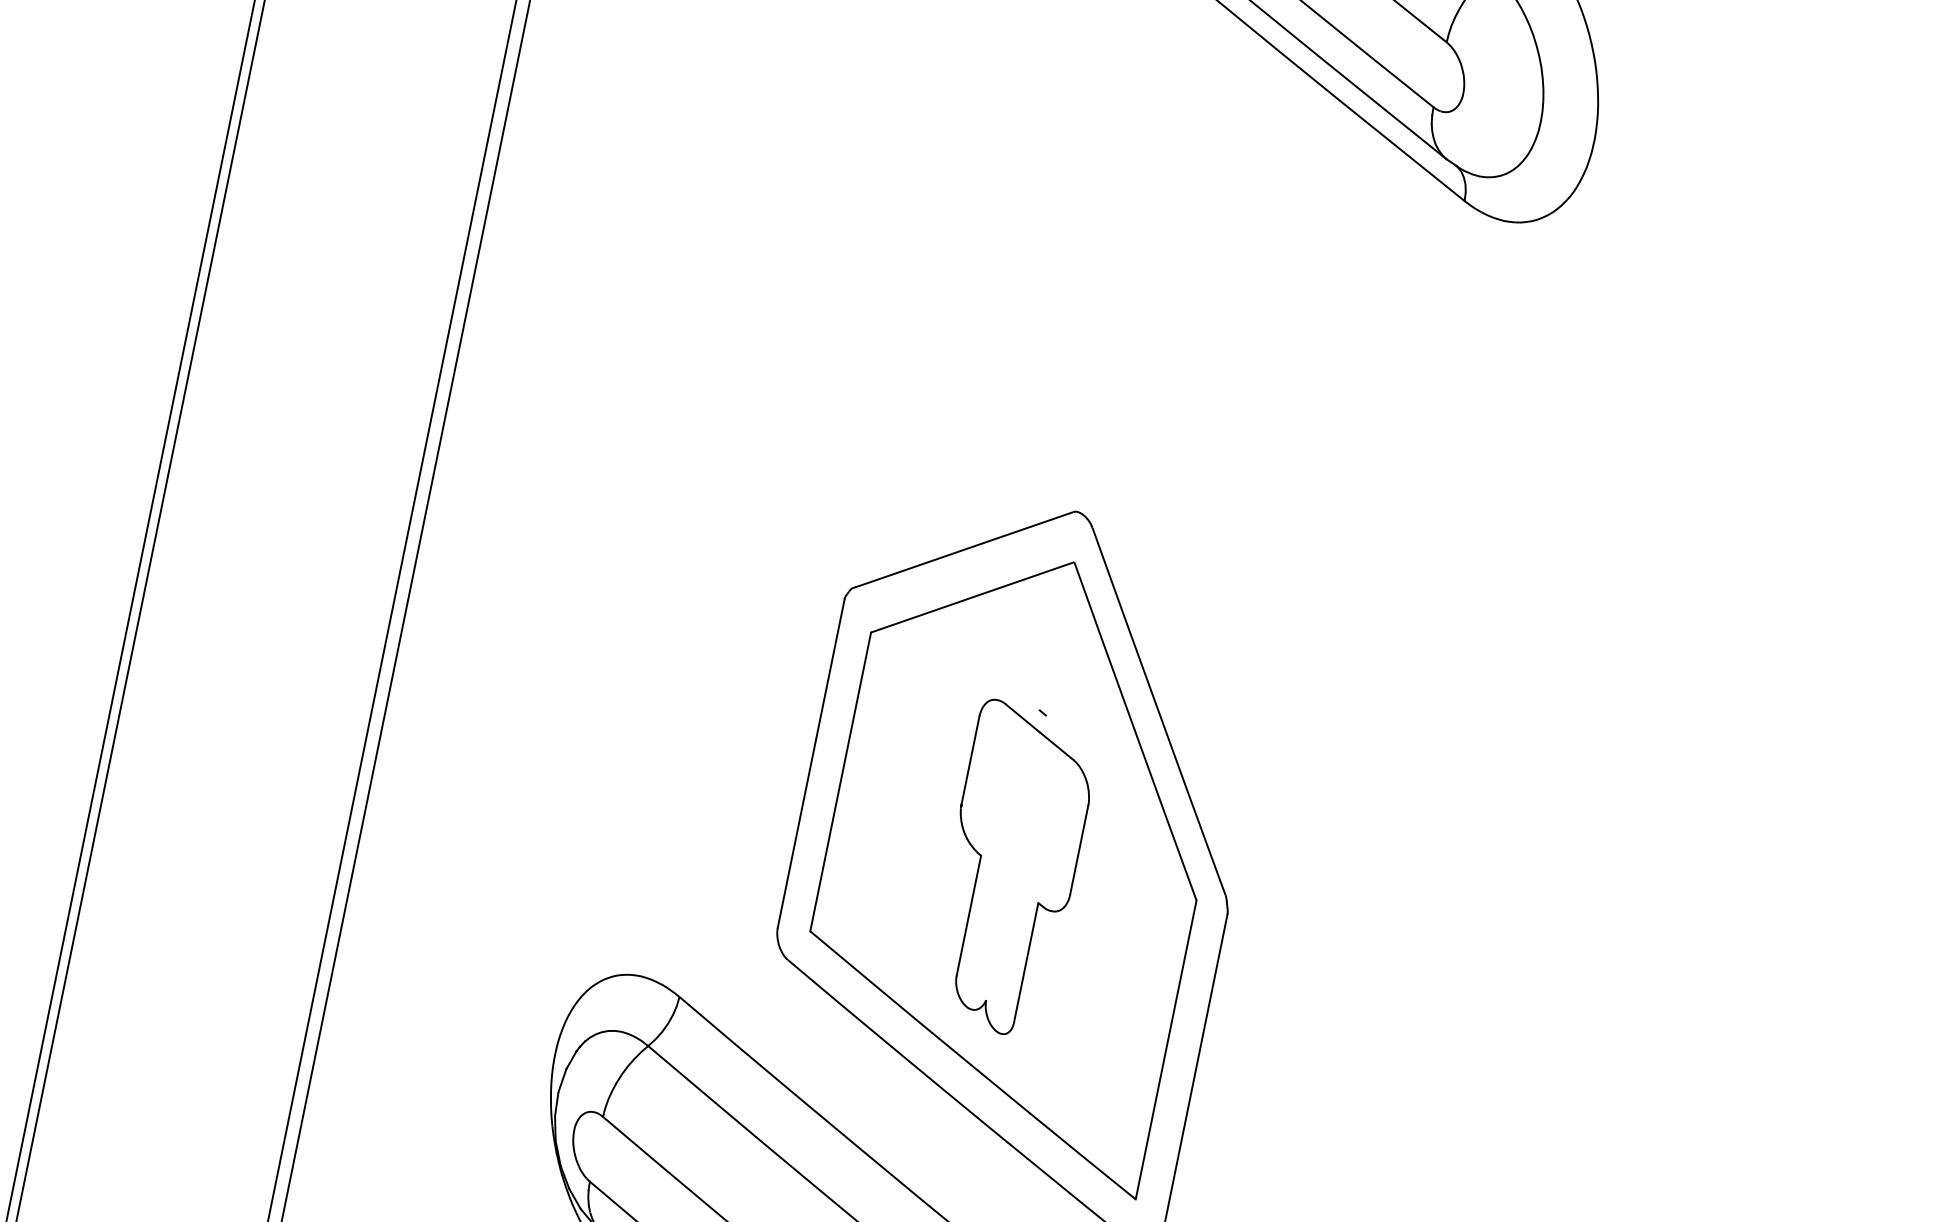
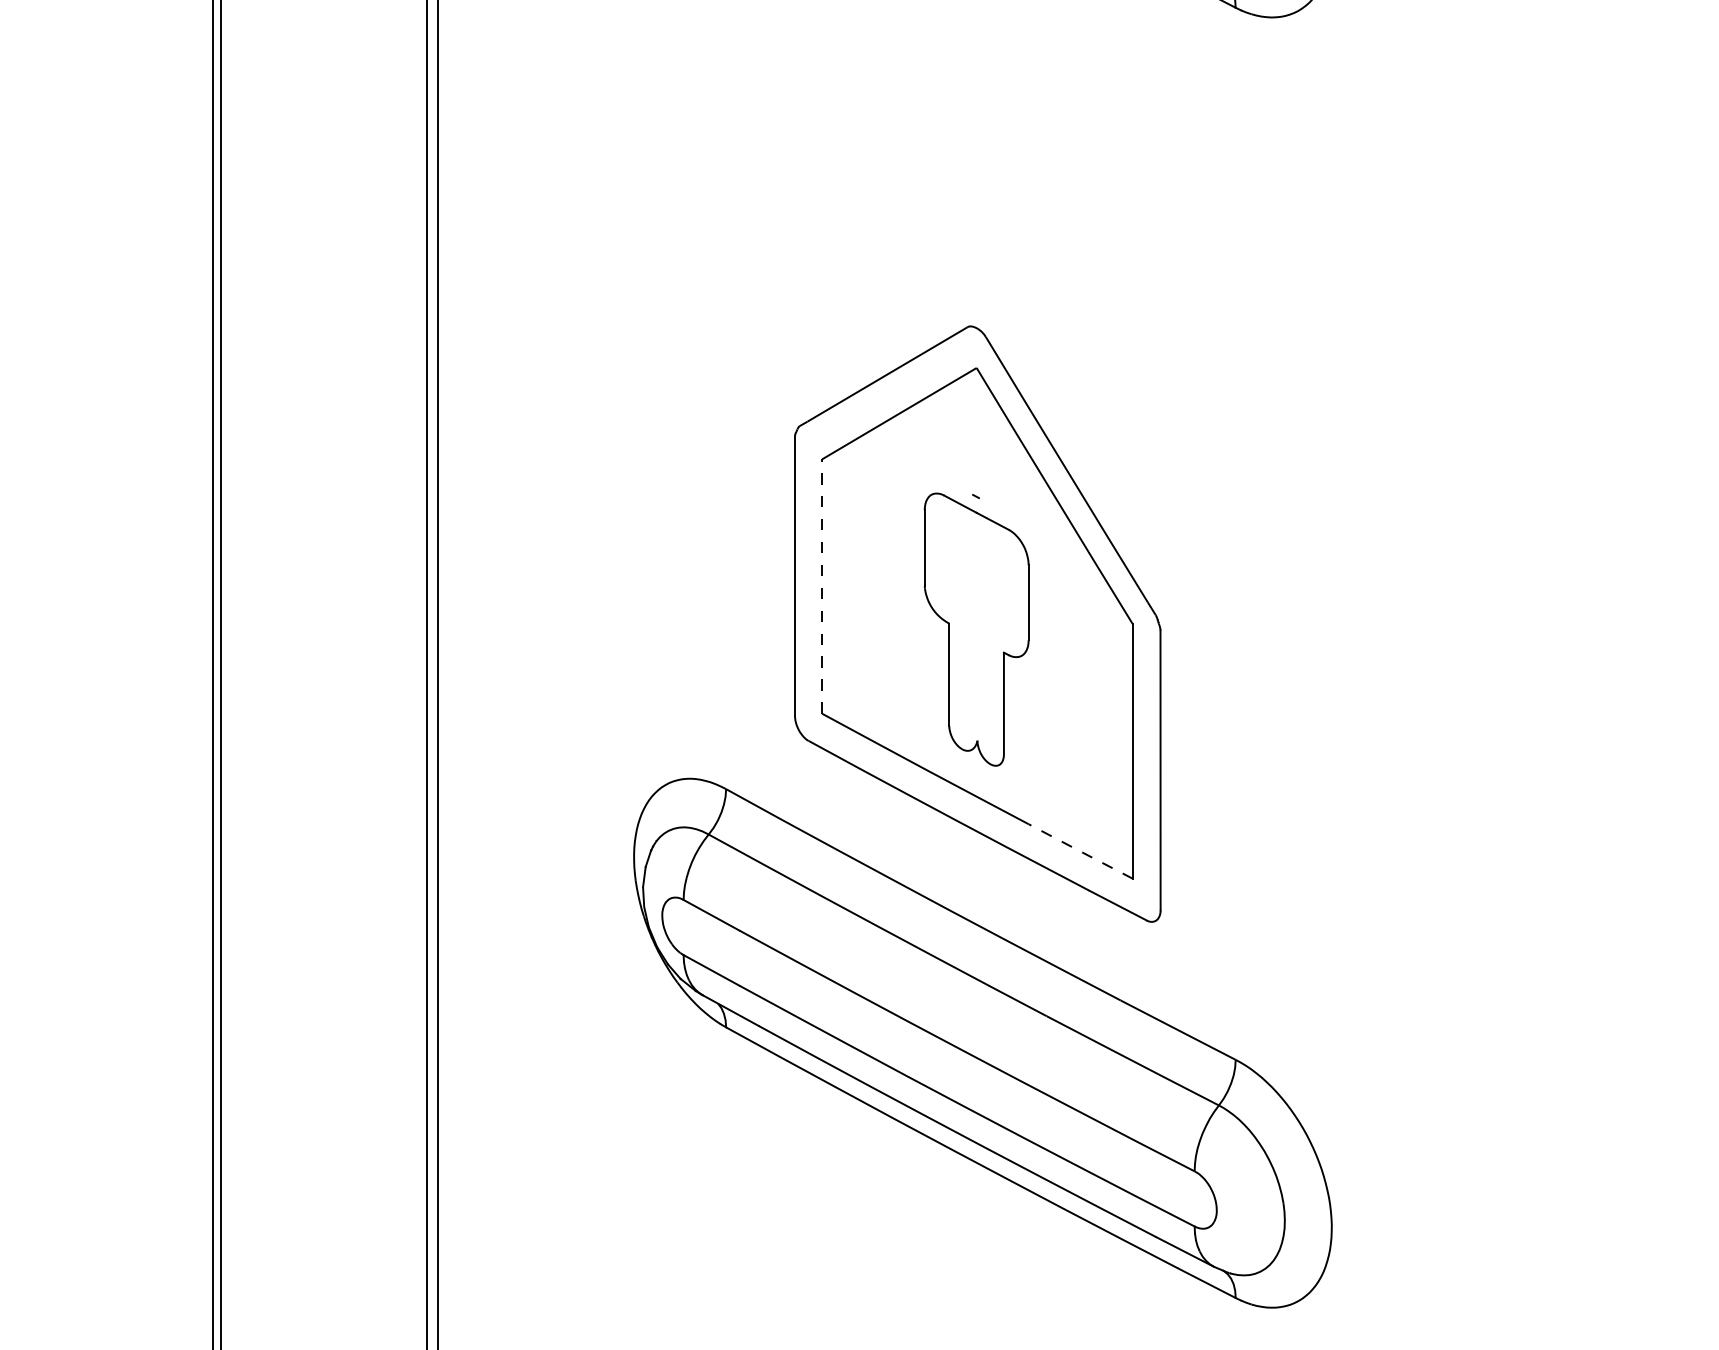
line: (841, 781) -> (822, 586), solid -> dashed
line: (1080, 1154) -> (1080, 851), solid -> dashed

